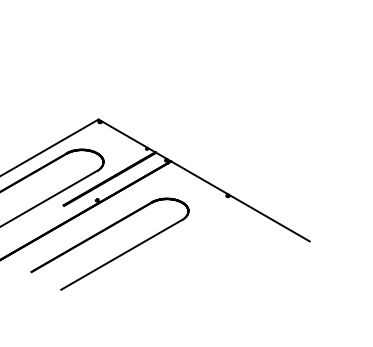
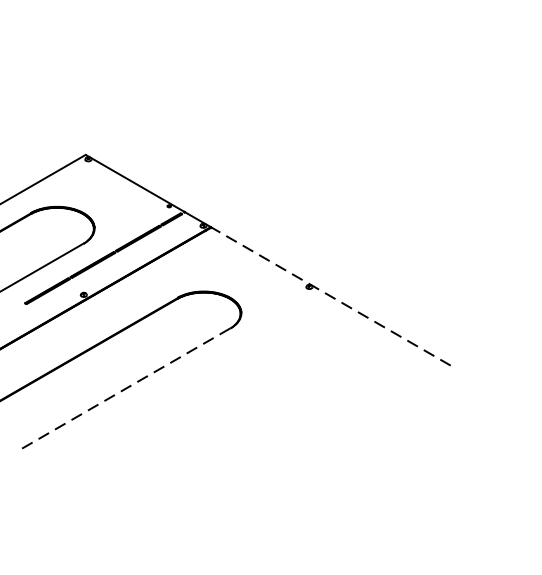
line: (240, 201) -> (330, 296), solid -> dashed
line: (121, 254) -> (125, 388), solid -> dashed

